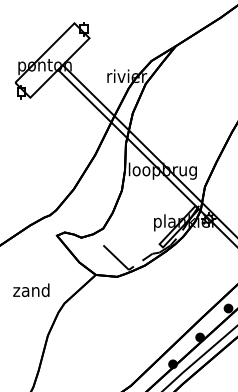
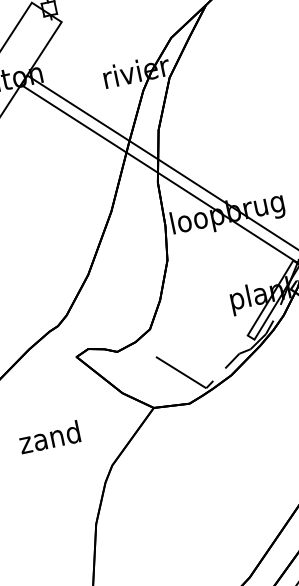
text: (31, 289) -> (49, 436), moved

